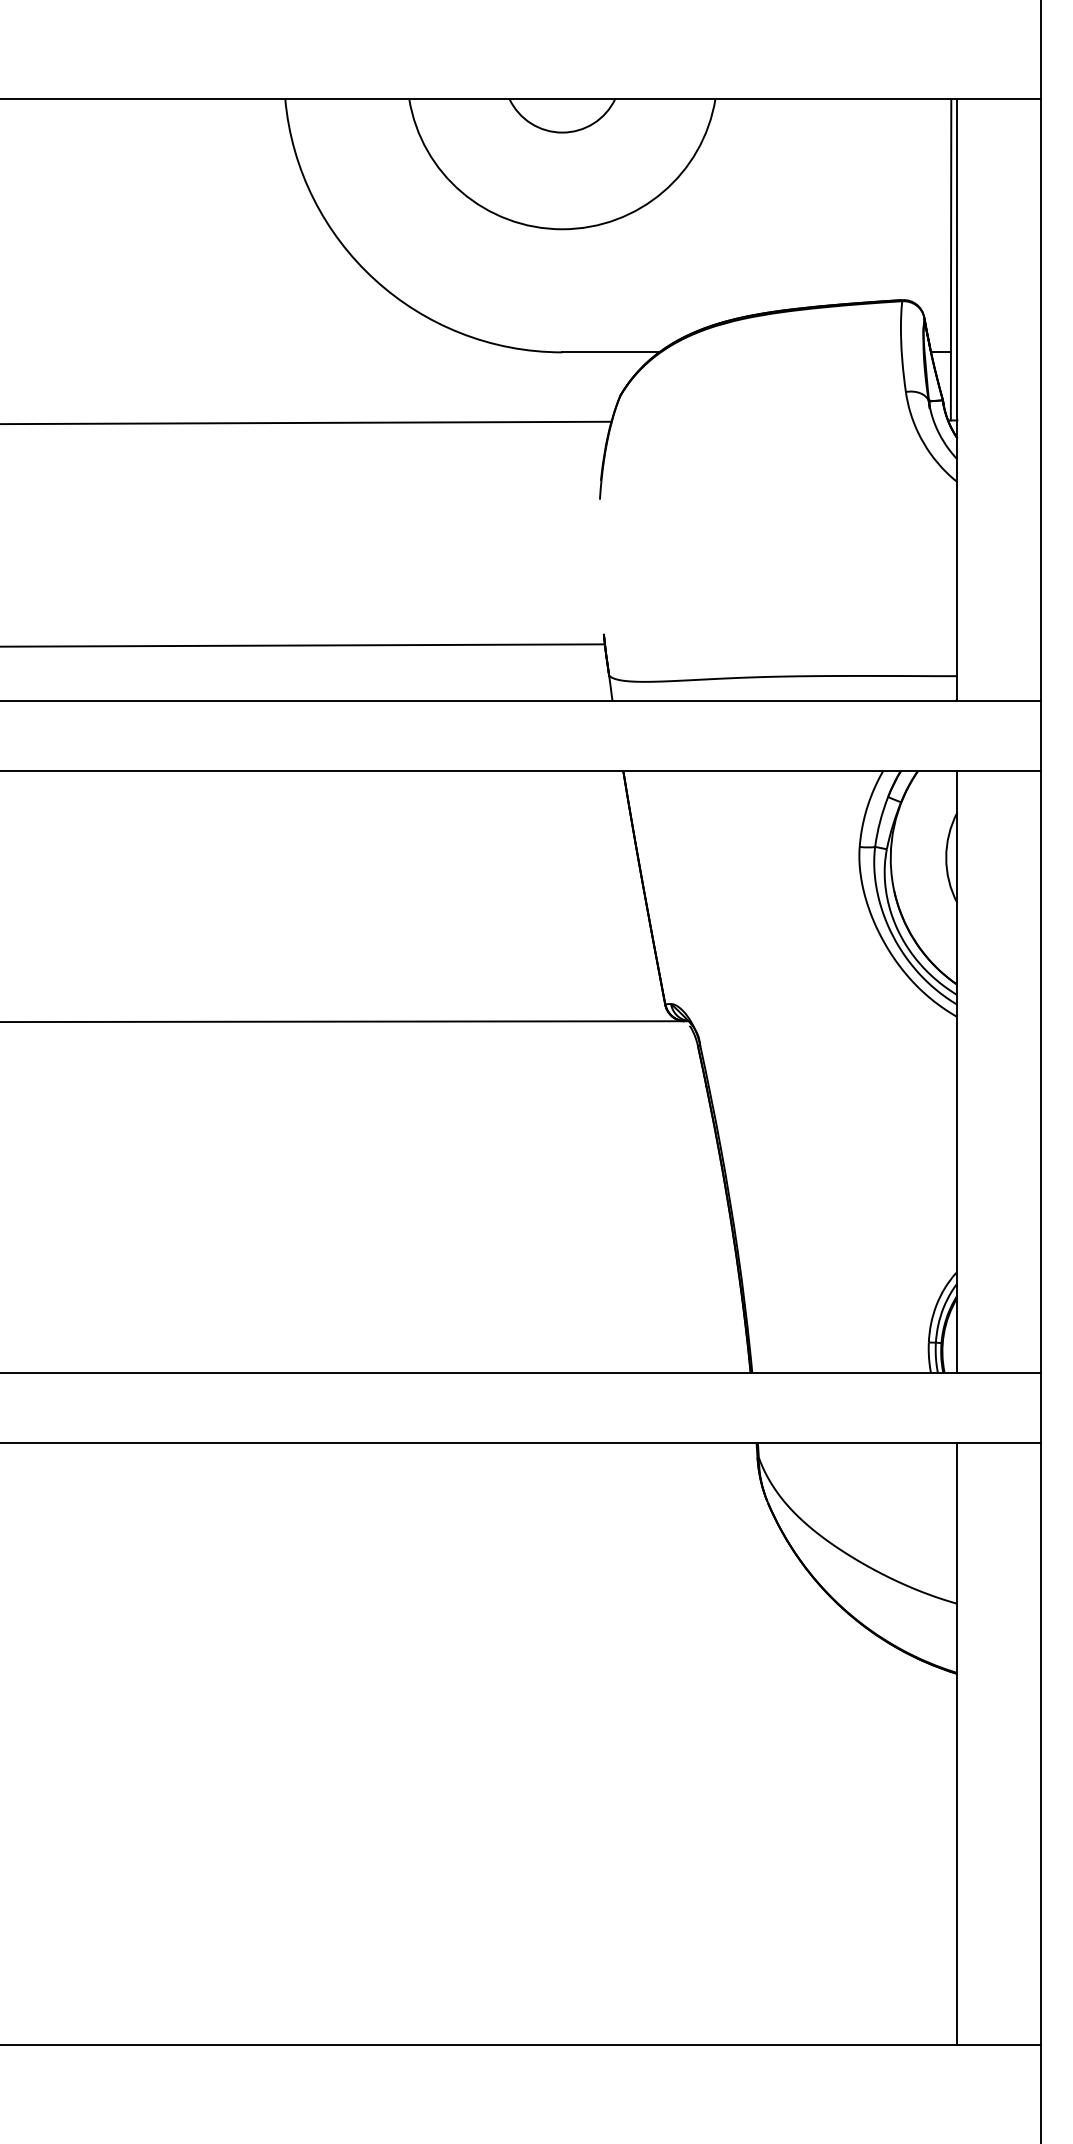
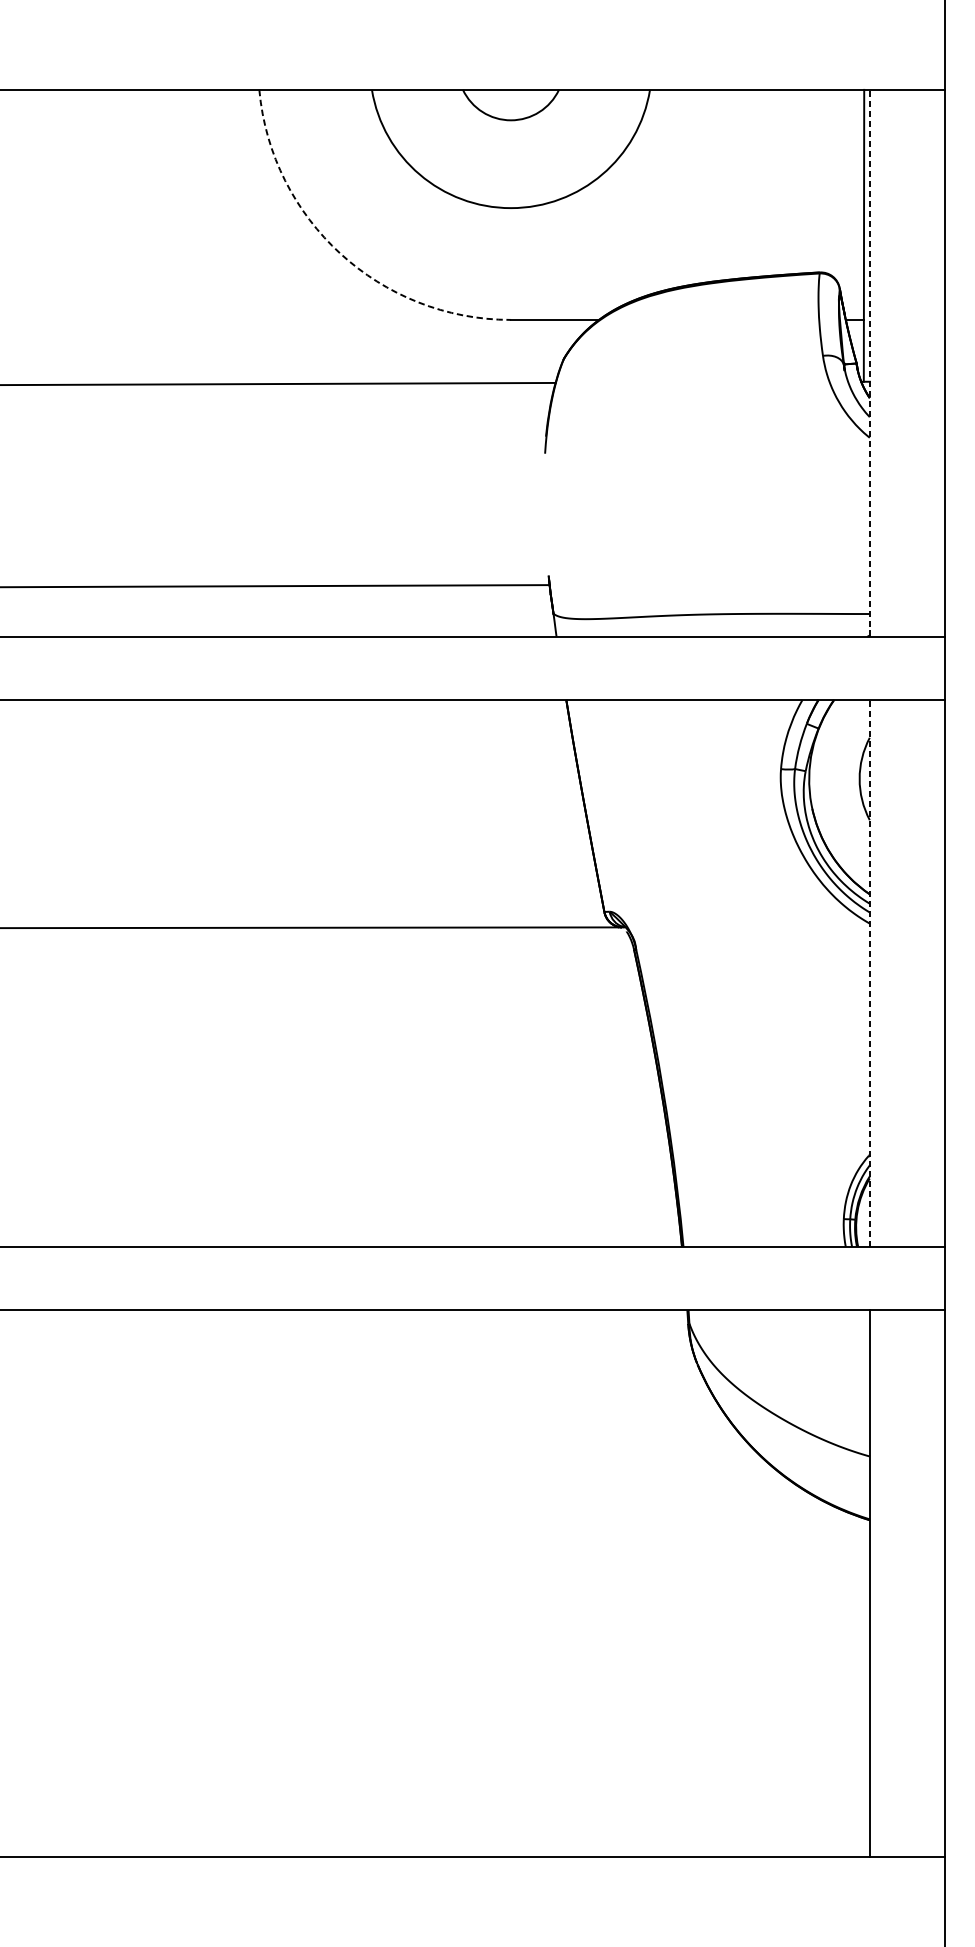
arc: (374, 279) -> (340, 253), solid -> dashed
line: (957, 399) -> (869, 362), solid -> dashed
line: (957, 1071) -> (869, 973), solid -> dashed

